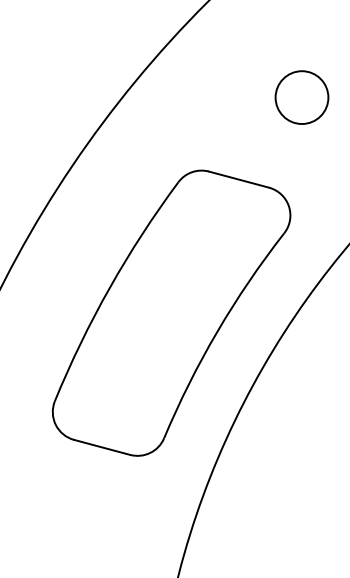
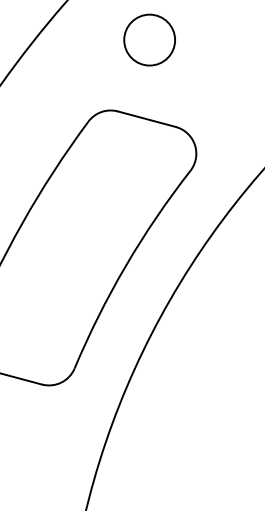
circle: (301, 97) -> (149, 40), moved

